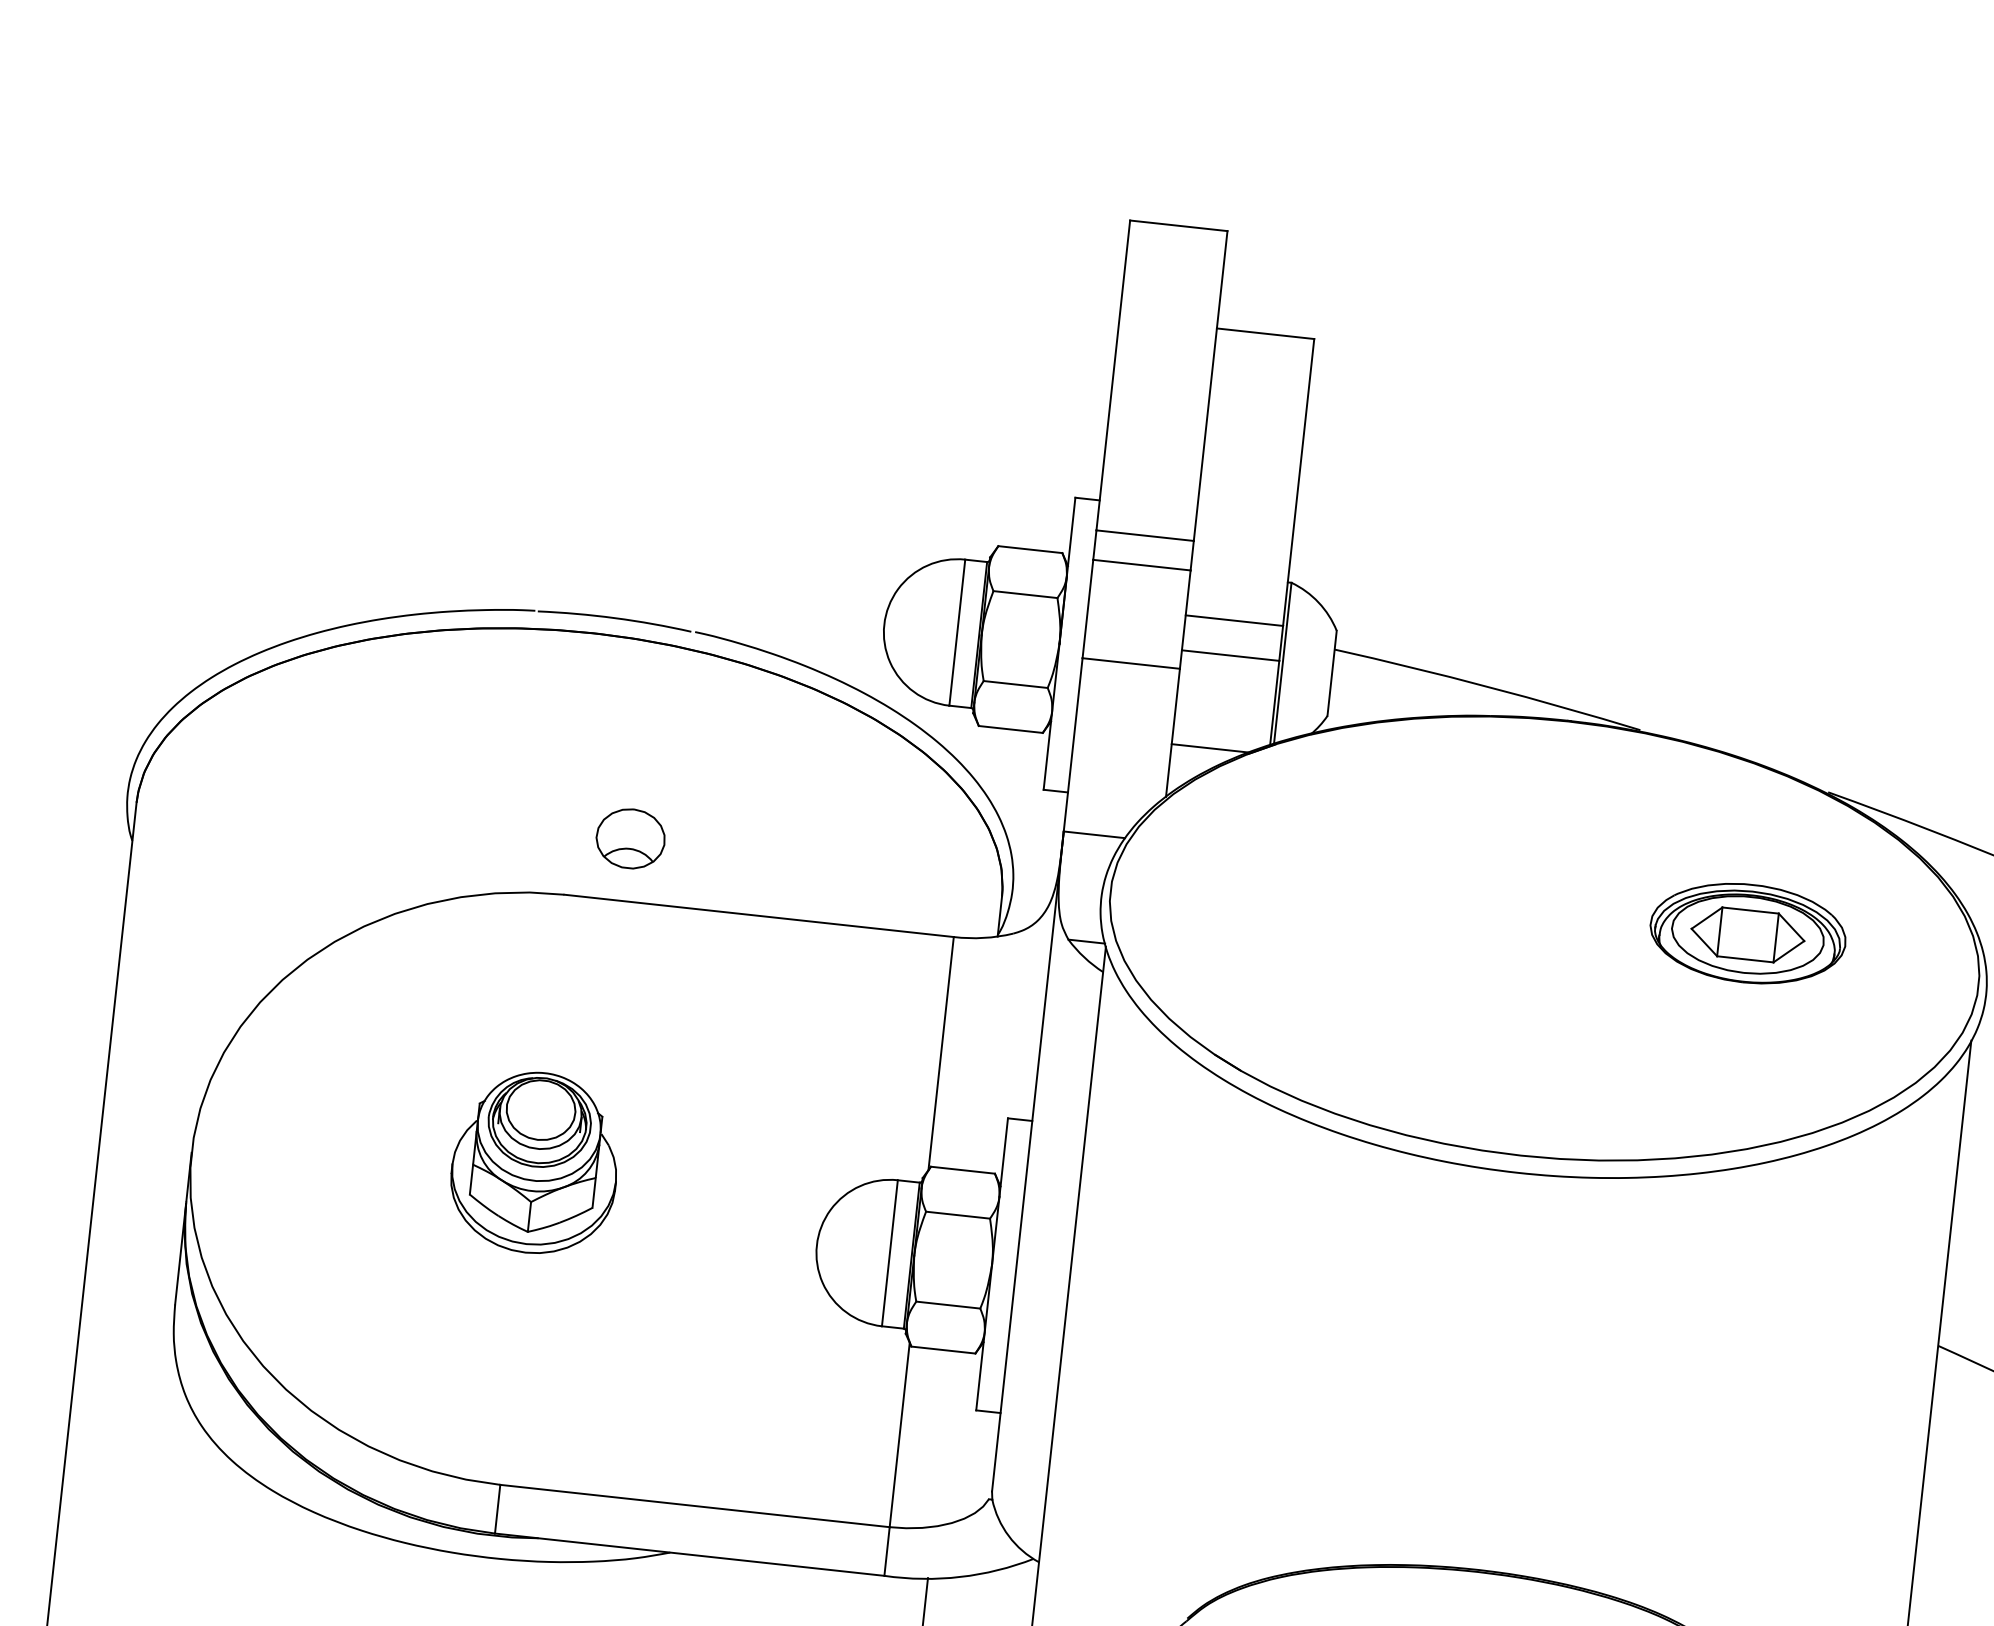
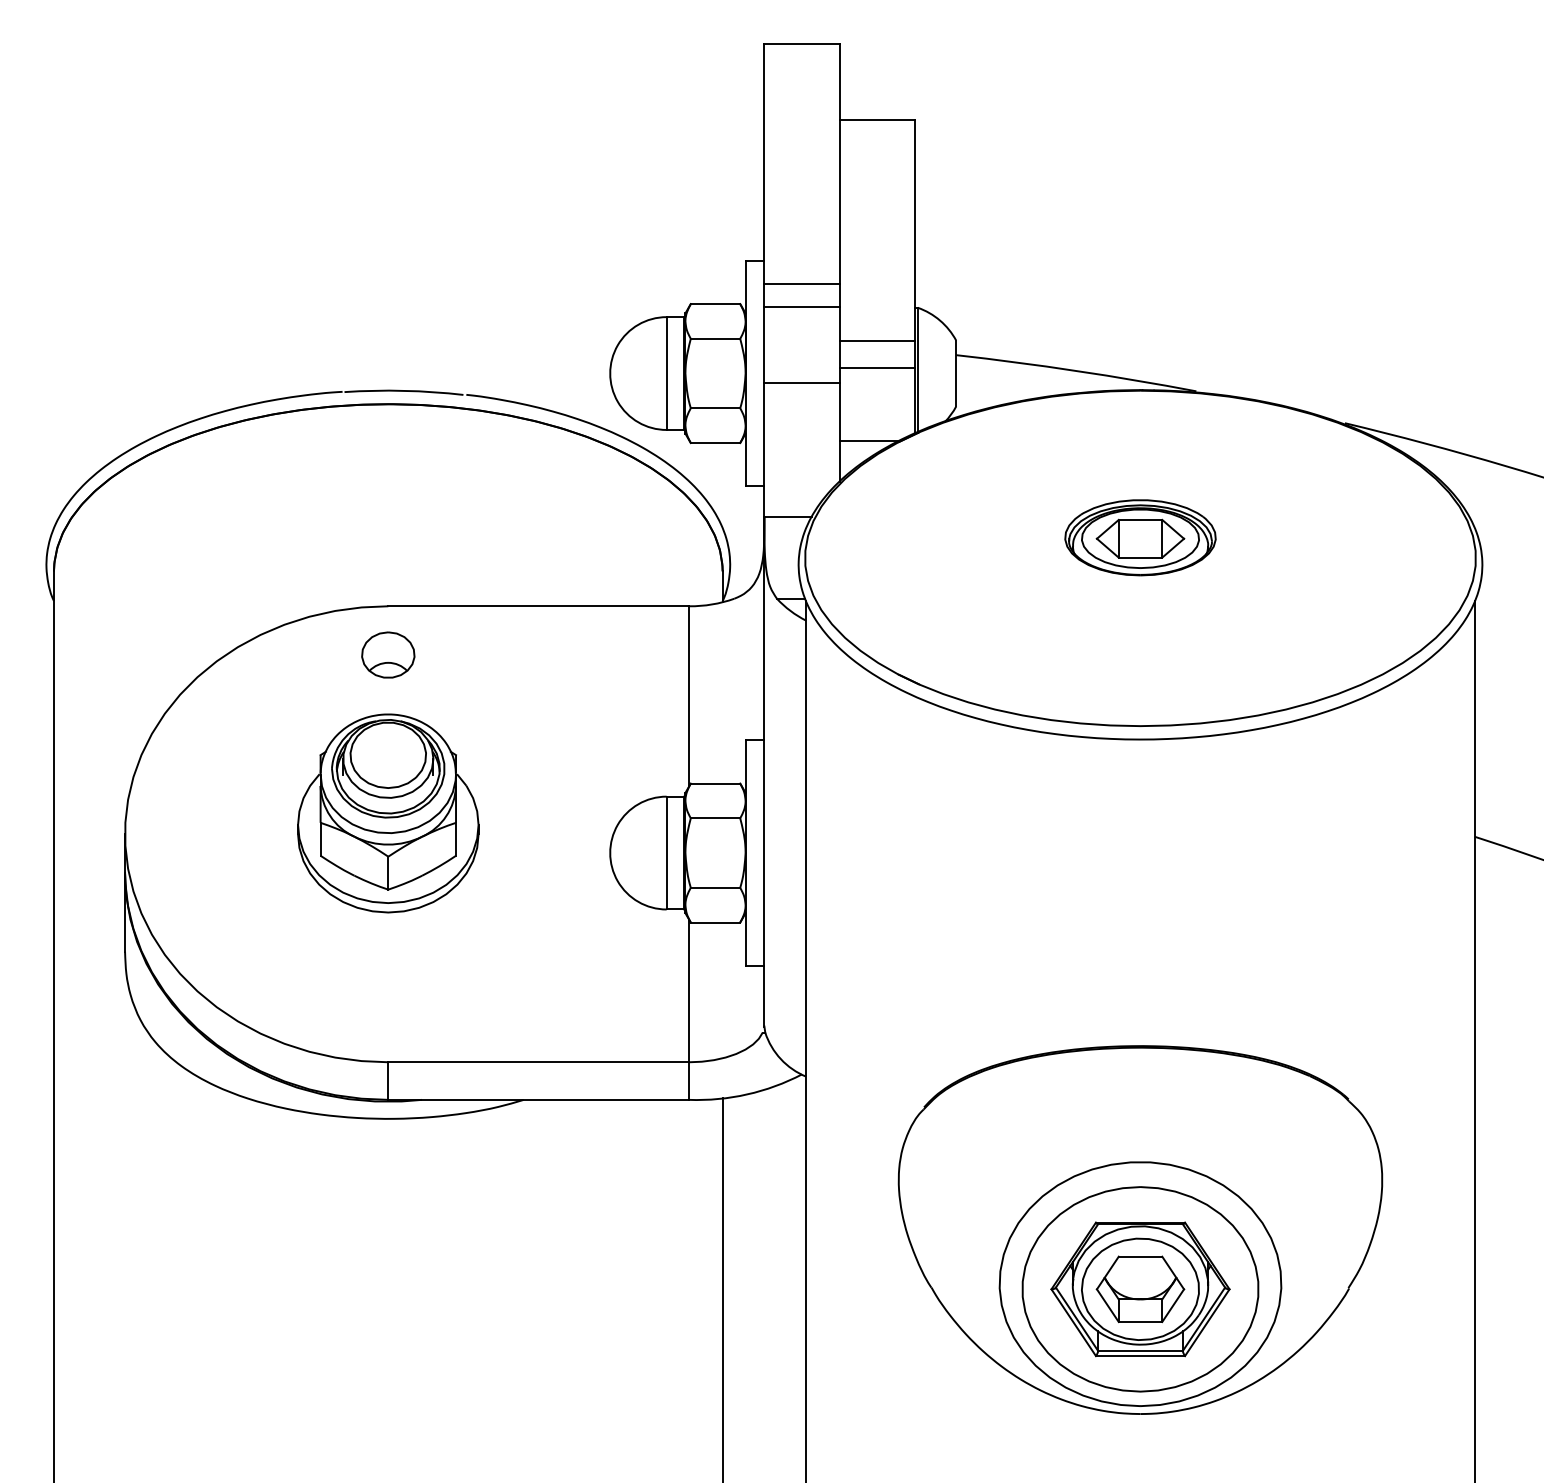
part: (631, 838) -> (388, 654), moved
part: (1748, 933) -> (1140, 537), moved
part: (535, 1162) -> (388, 813), size x1.43

